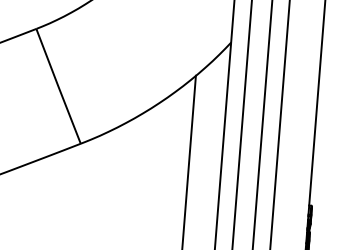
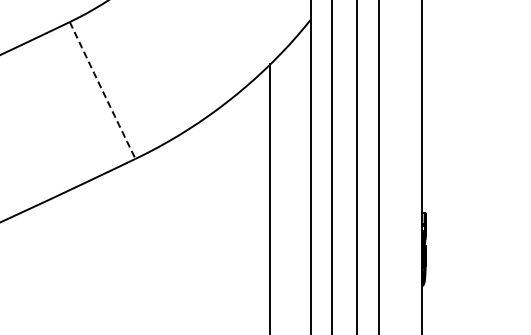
arc: (58, 86) -> (102, 90), solid -> dashed

